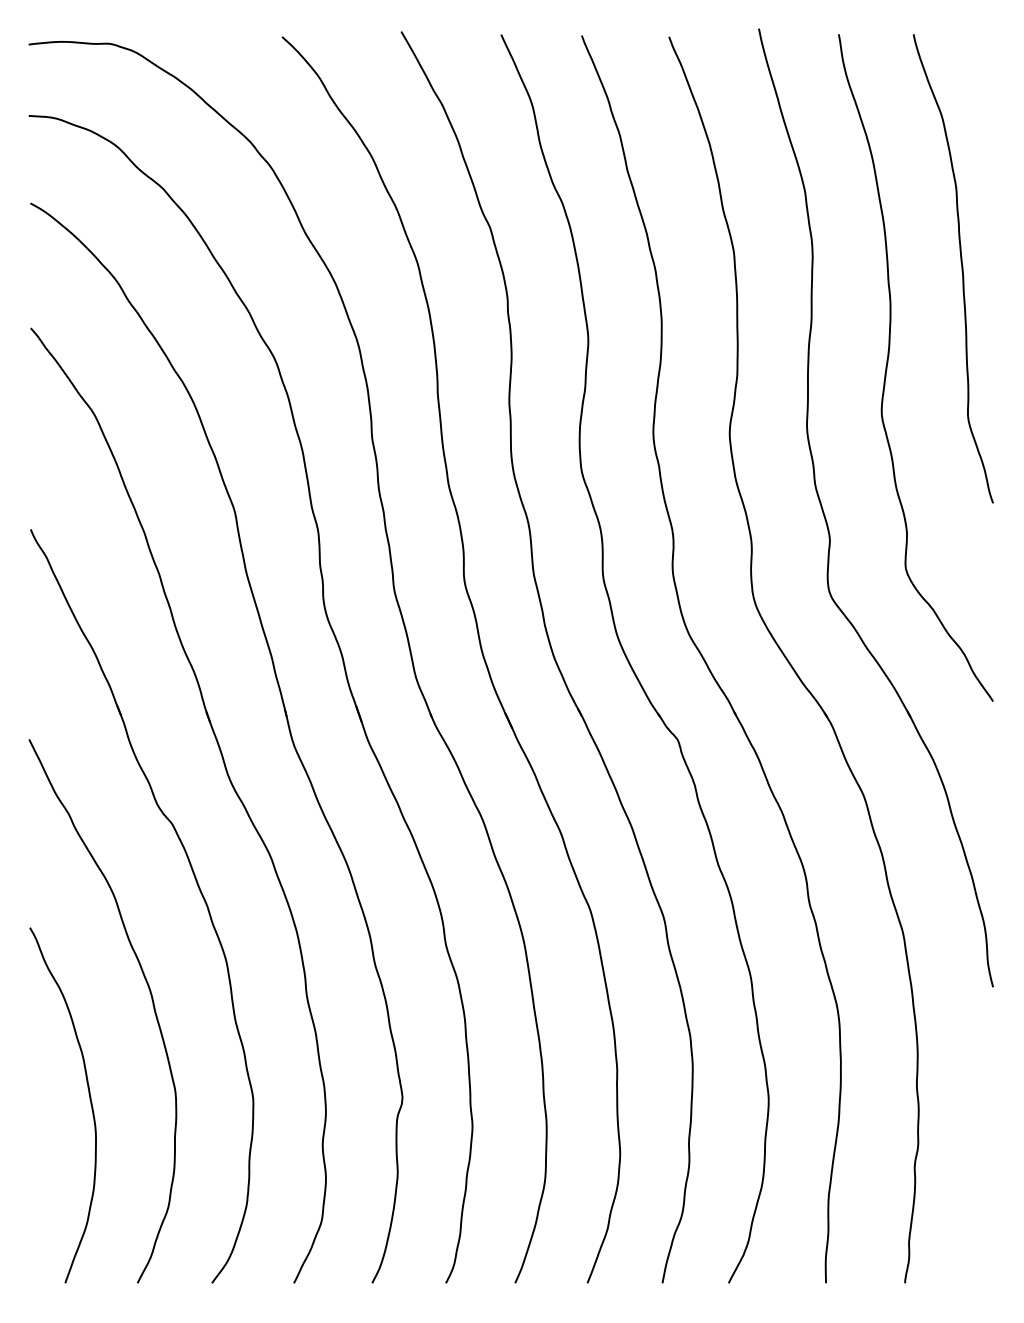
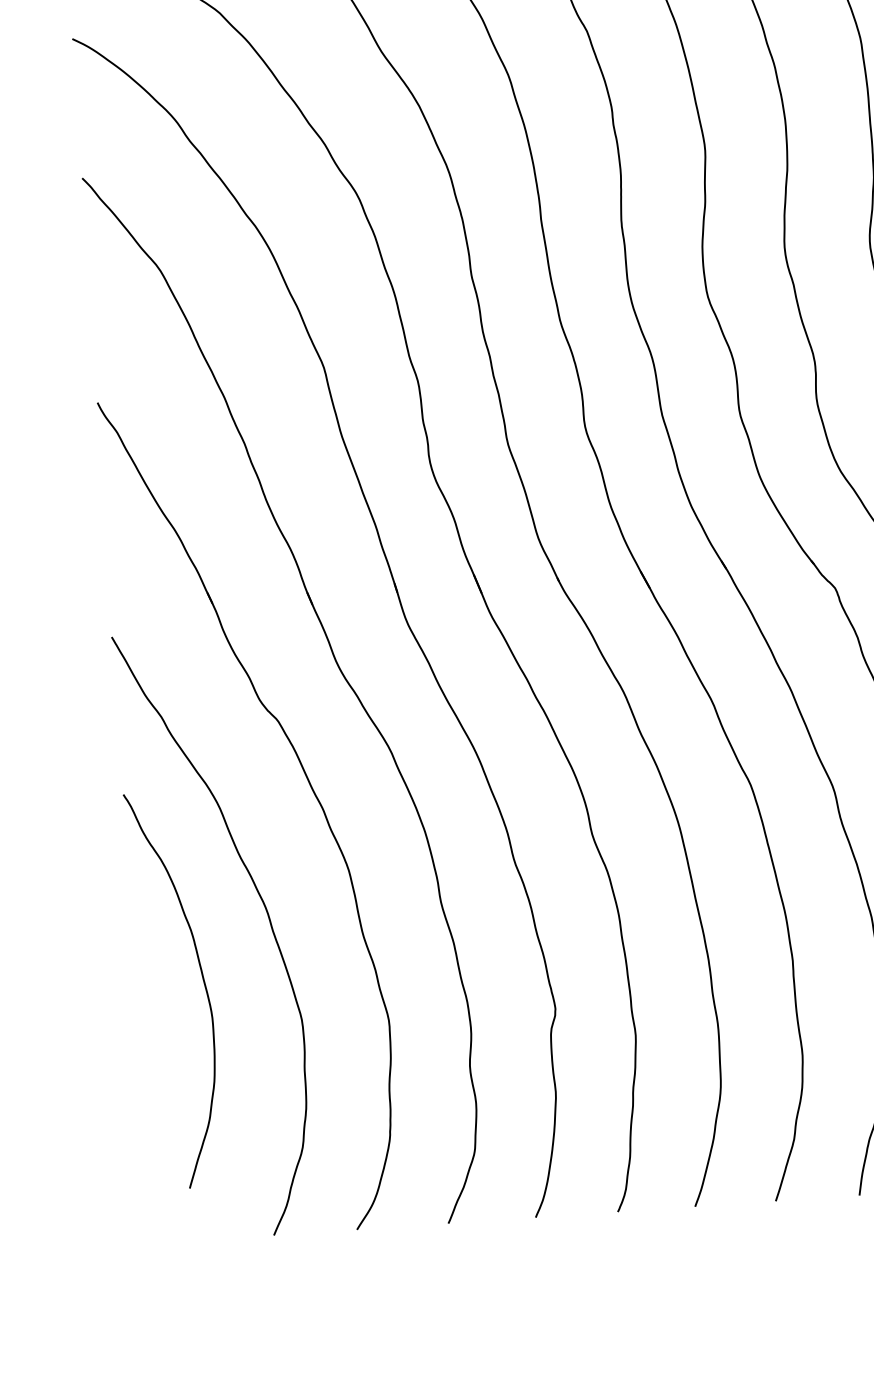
curve: (89, 1099) -> (202, 981), moved

